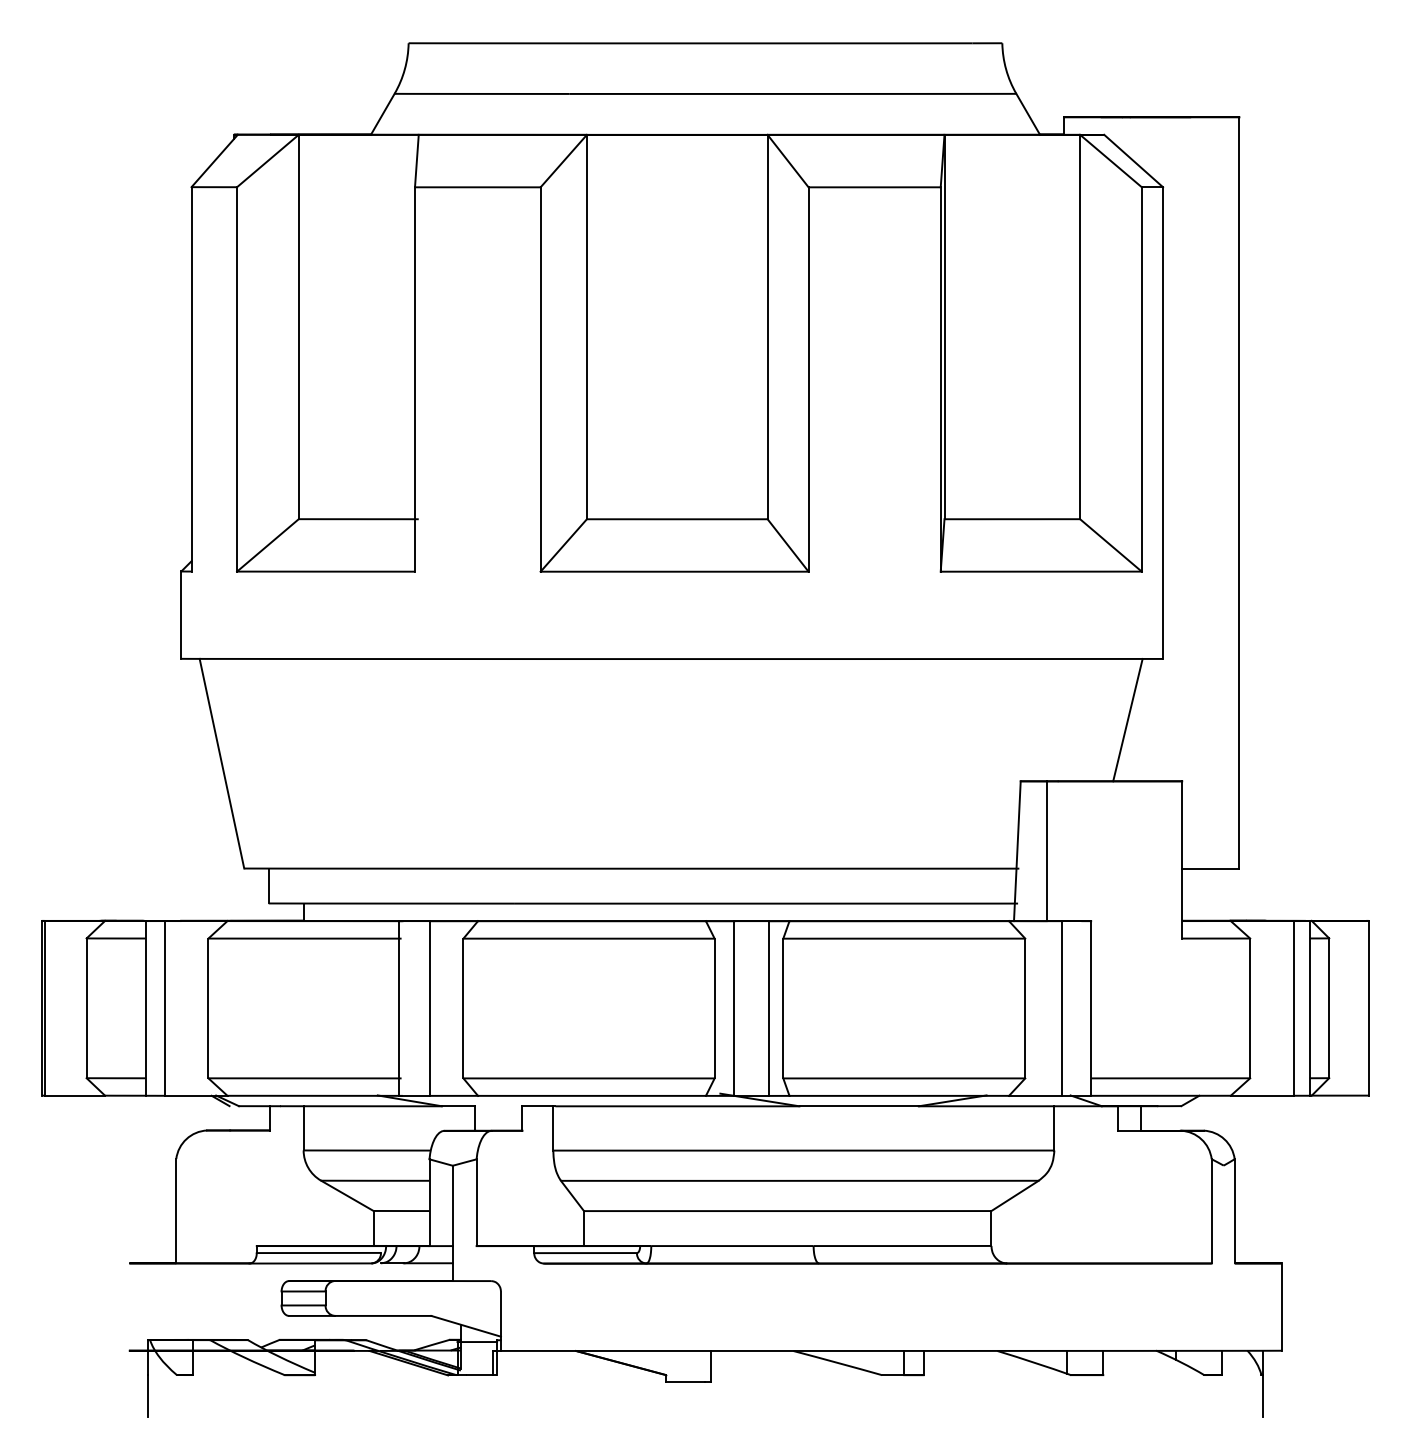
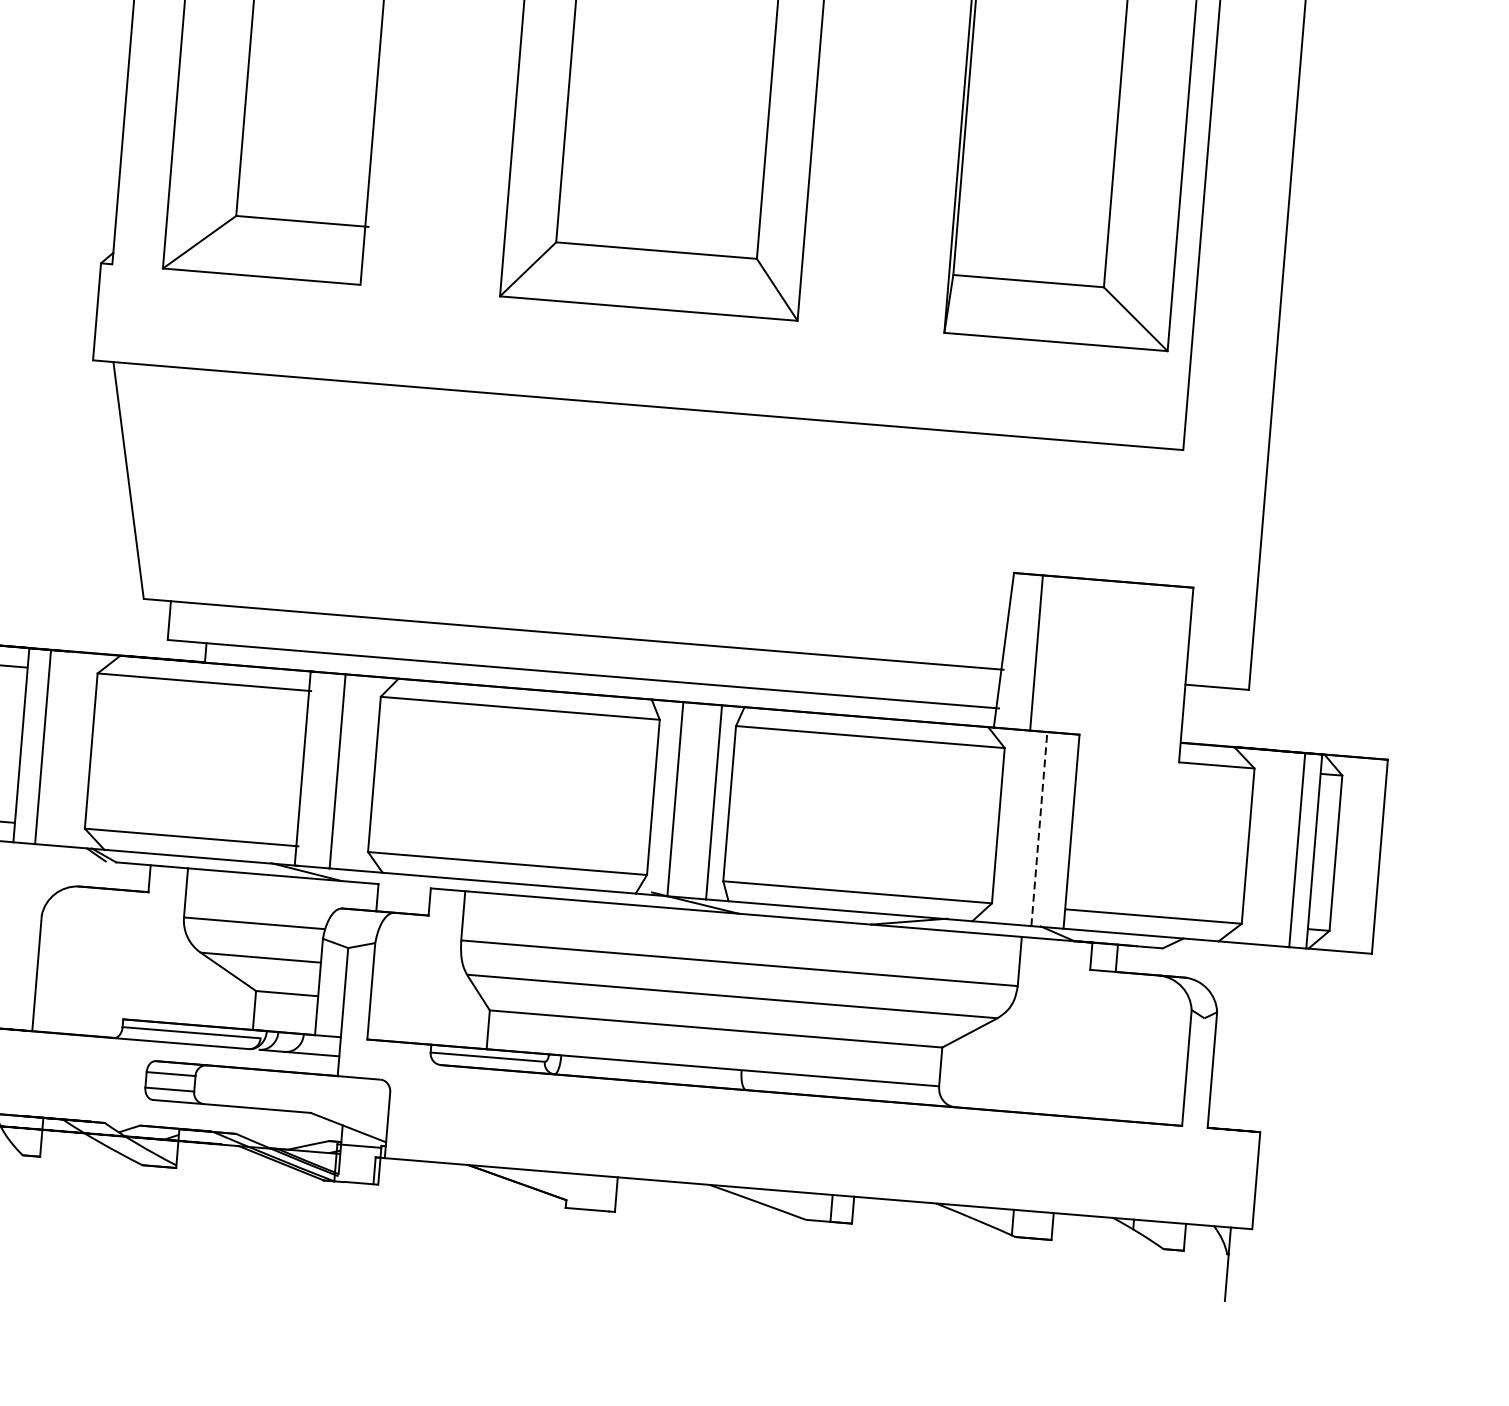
line: (1127, 719) -> (1138, 514), removed
line: (1062, 1008) -> (1039, 829), solid -> dashed

